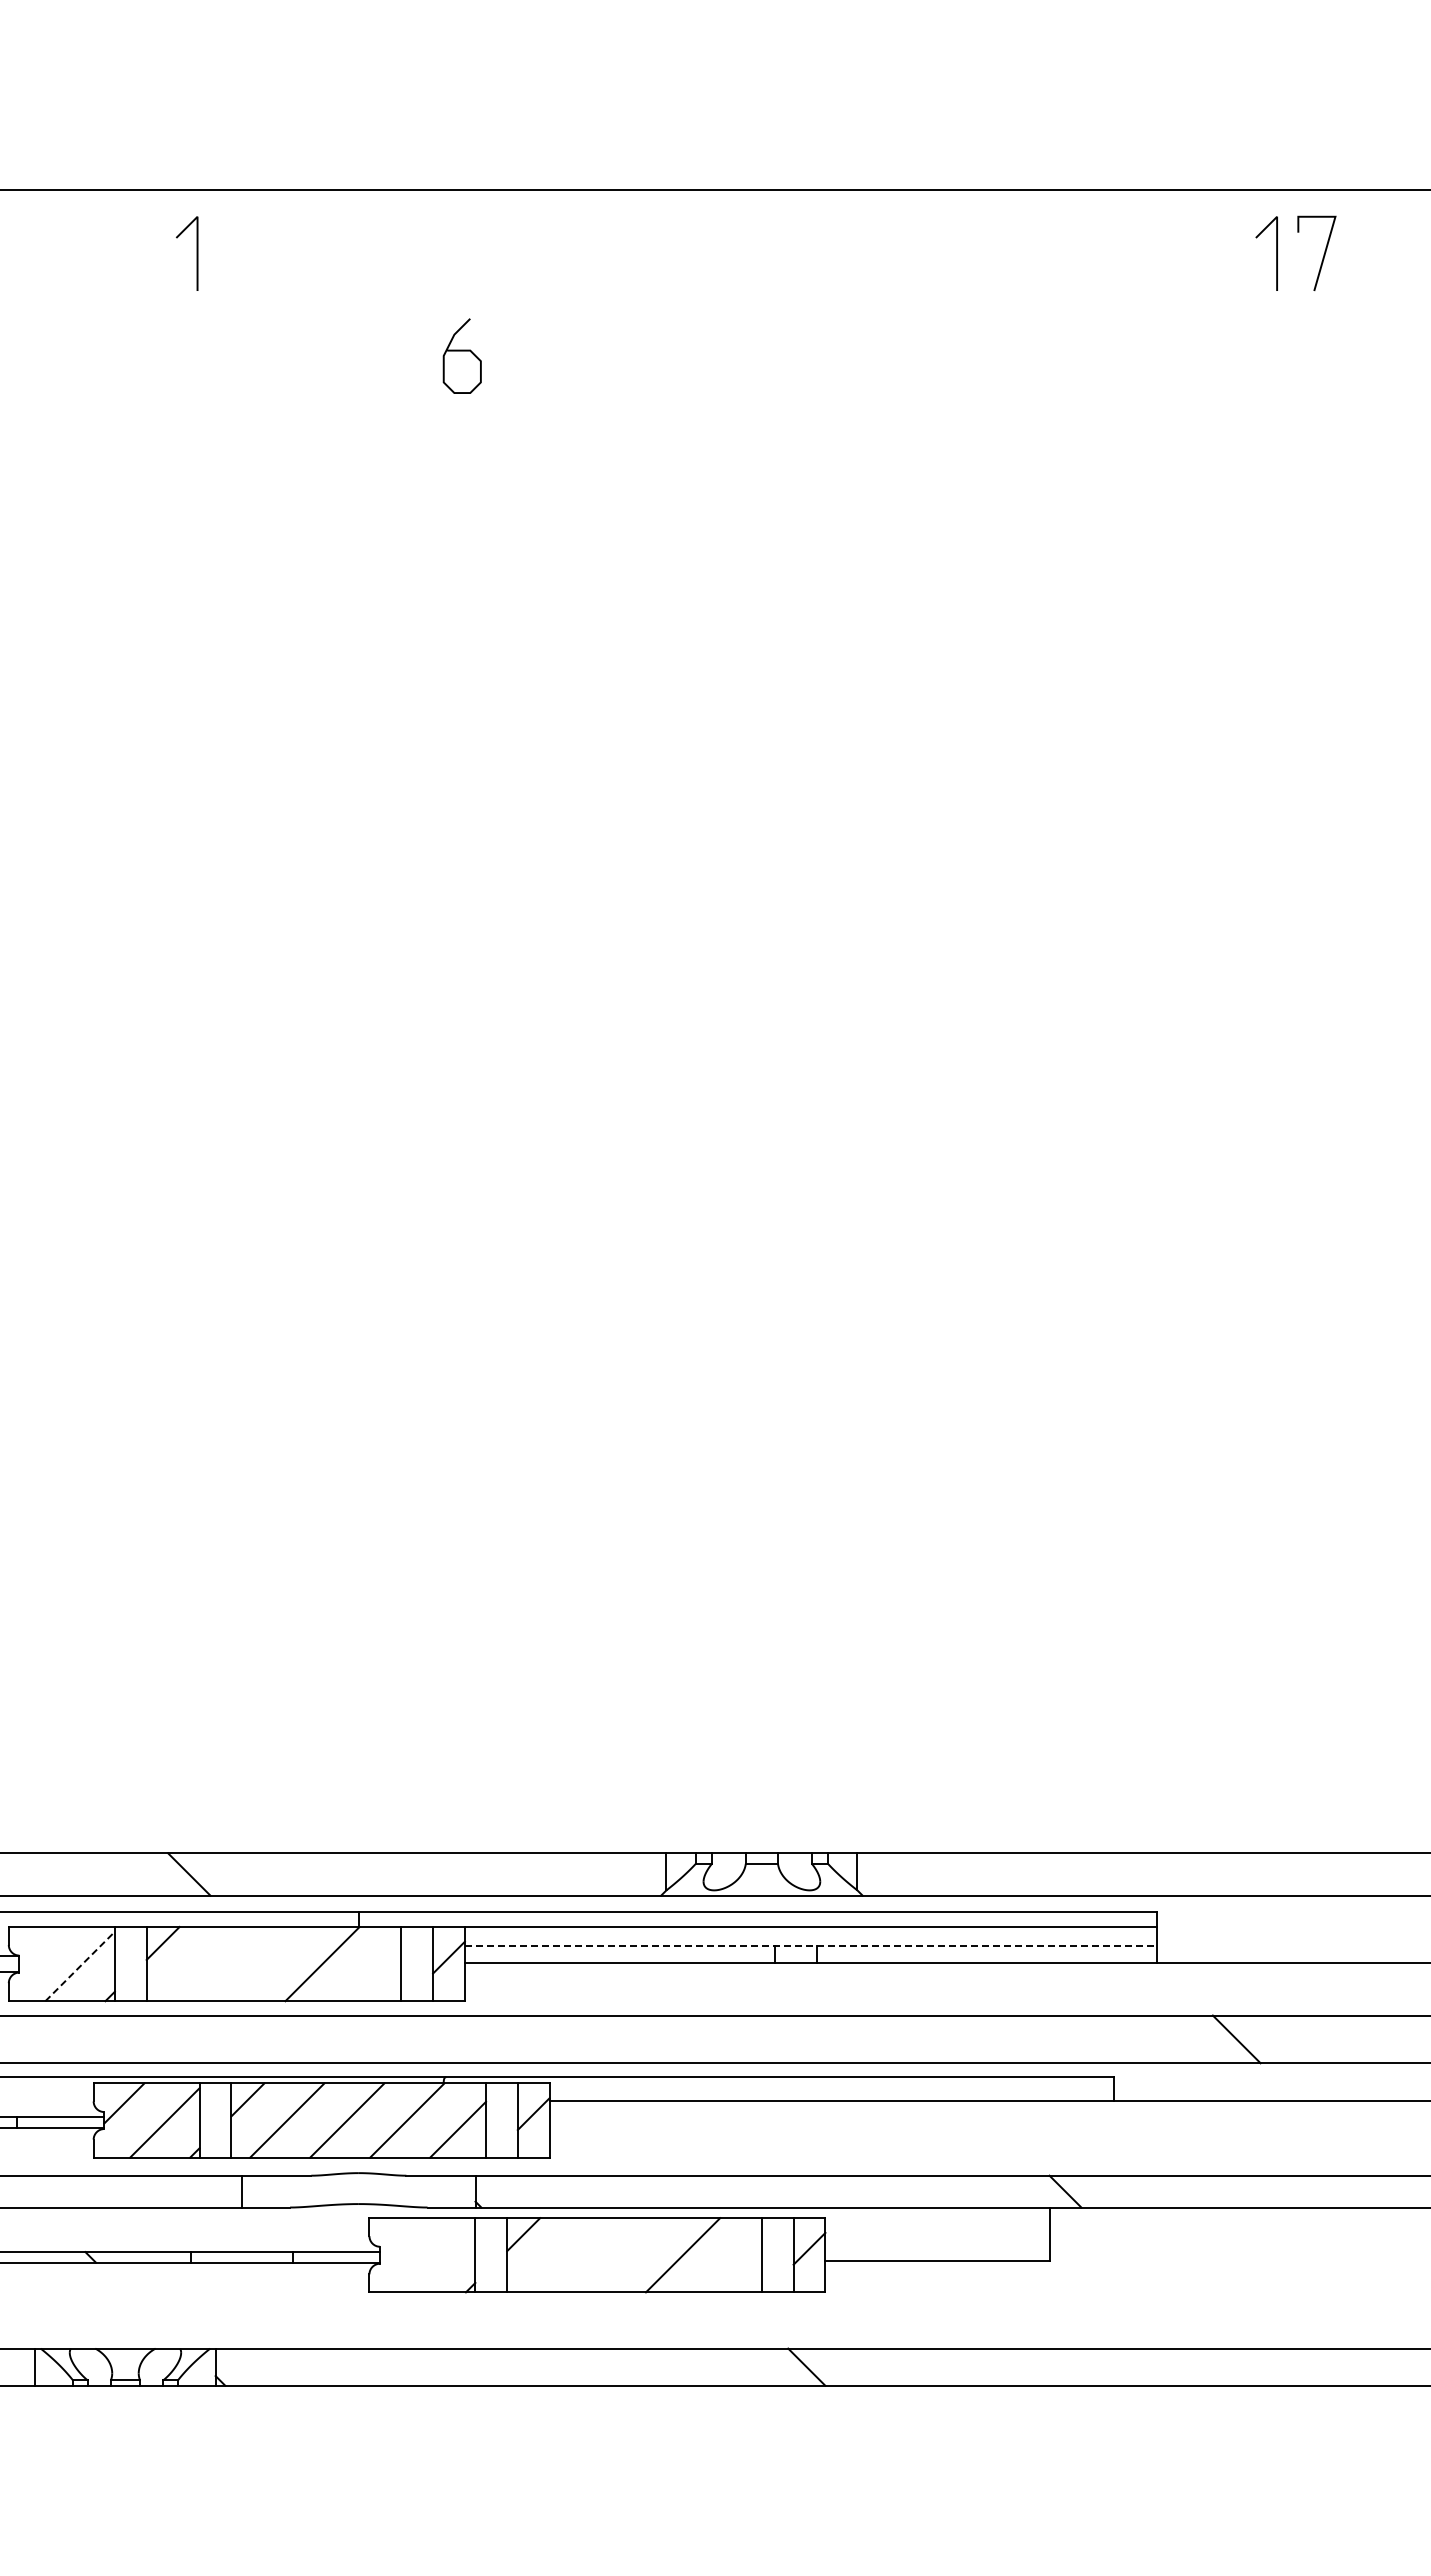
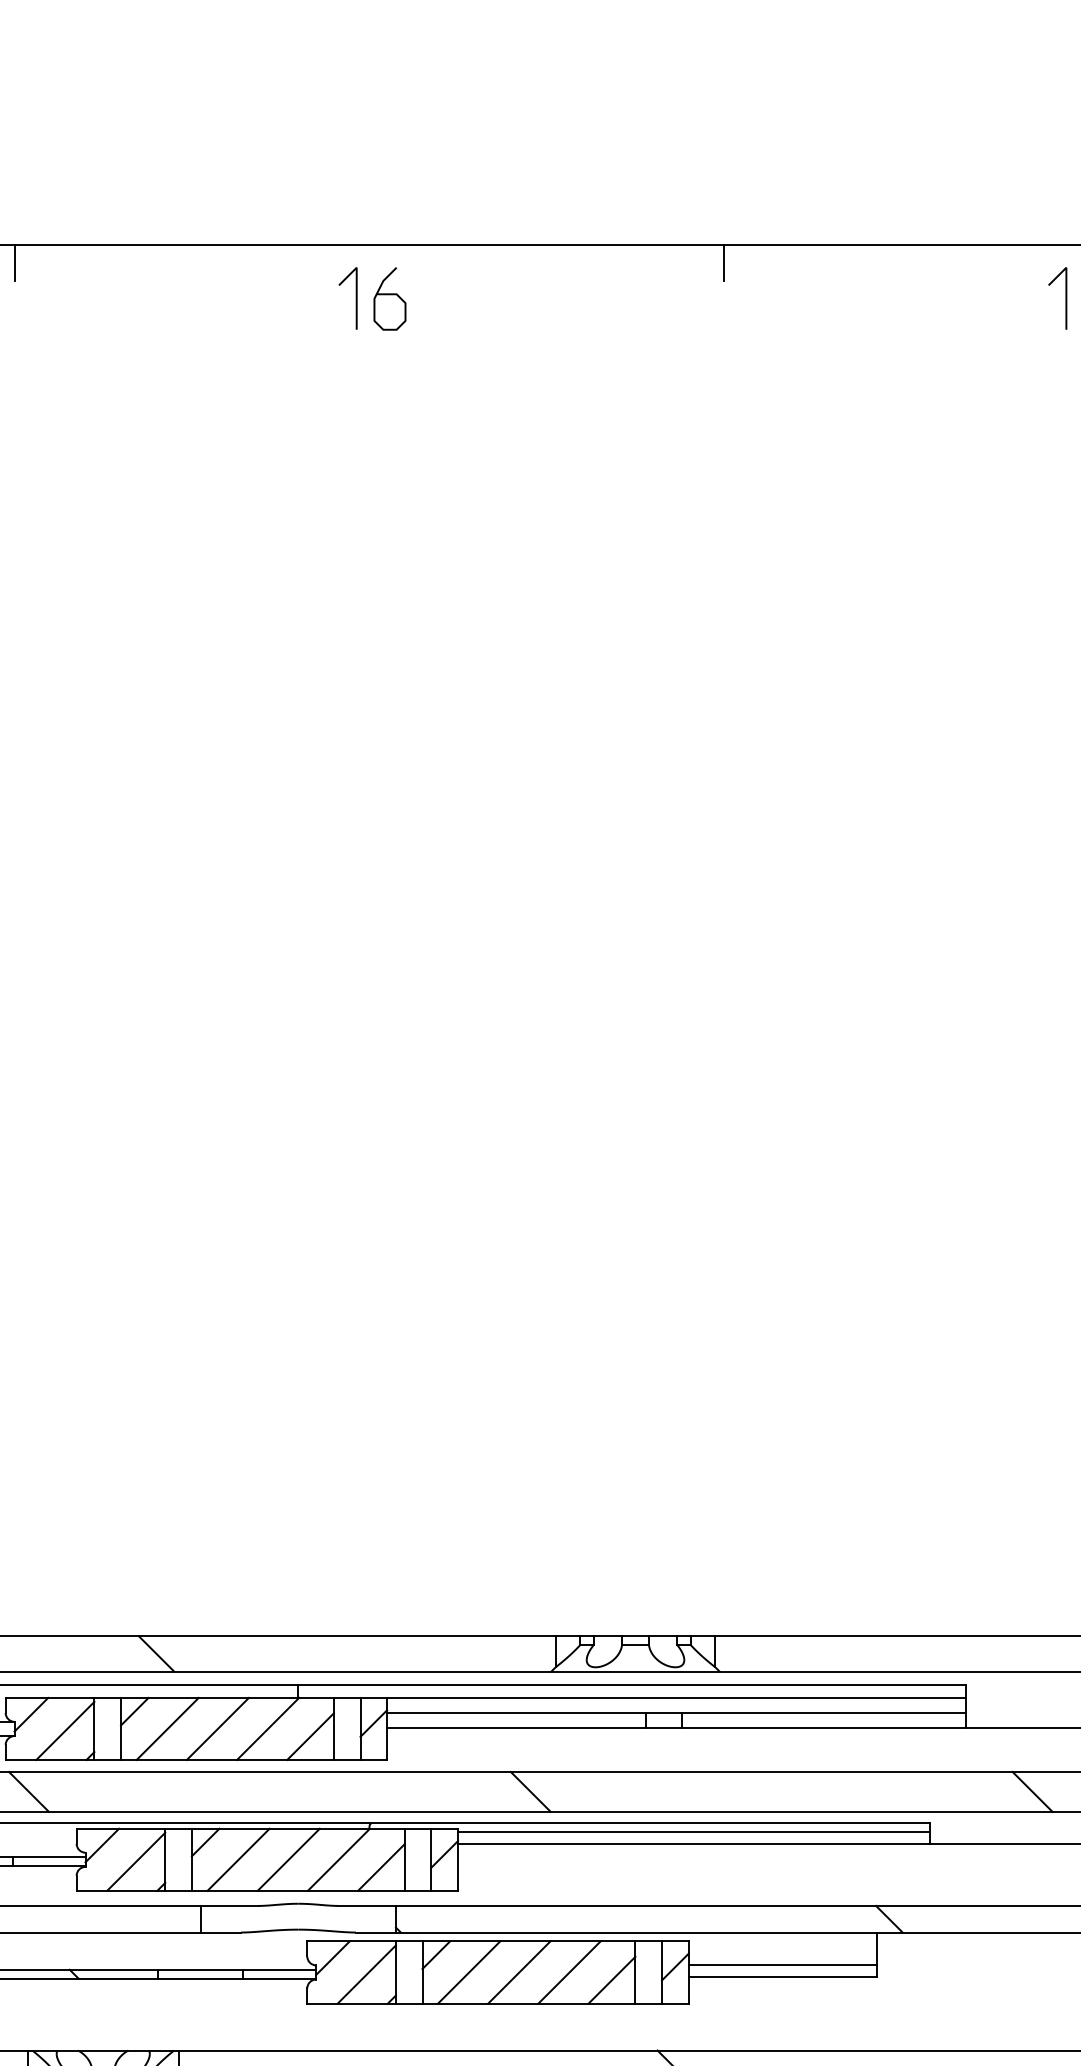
line: (19, 211) -> (14, 263), added
line: (867, 211) -> (723, 263), added
line: (196, 253) -> (355, 298), moved
curve: (461, 351) -> (389, 295), moved
line: (810, 1945) -> (676, 1713), dashed -> solid
line: (39, 1946) -> (31, 1714), added
line: (202, 1963) -> (167, 1728), added
line: (262, 1963) -> (217, 1728), added
line: (80, 1966) -> (65, 1730), dashed -> solid
line: (373, 1973) -> (310, 1736), added
line: (36, 2039) -> (28, 1792), added
line: (636, 2039) -> (530, 1792), added
line: (831, 2087) -> (693, 1832), added
line: (400, 2238) -> (333, 1958), added
line: (937, 2246) -> (782, 1965), added
line: (562, 2255) -> (468, 1972), added
line: (622, 2255) -> (518, 1972), added
line: (440, 2257) -> (366, 1974), added
line: (733, 2264) -> (611, 1980), added

